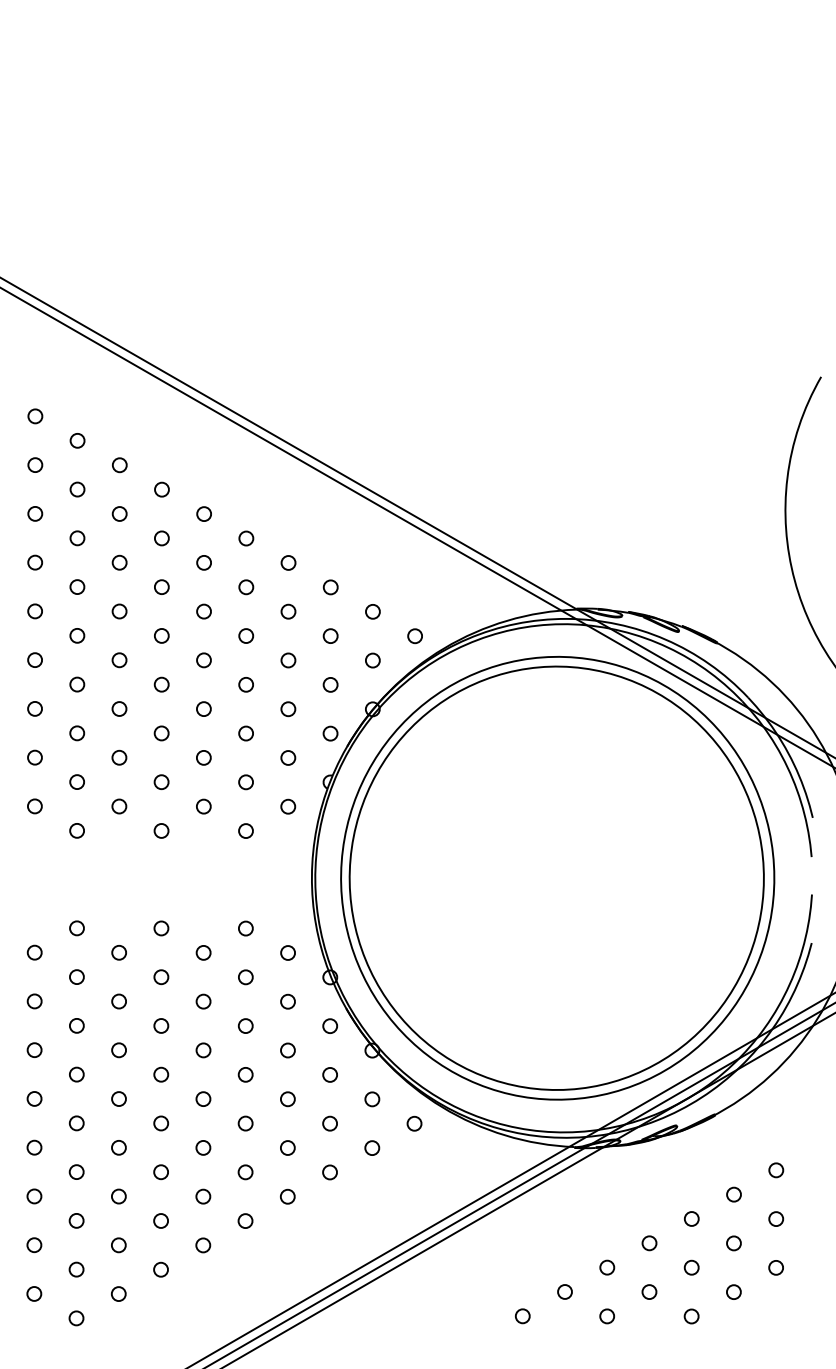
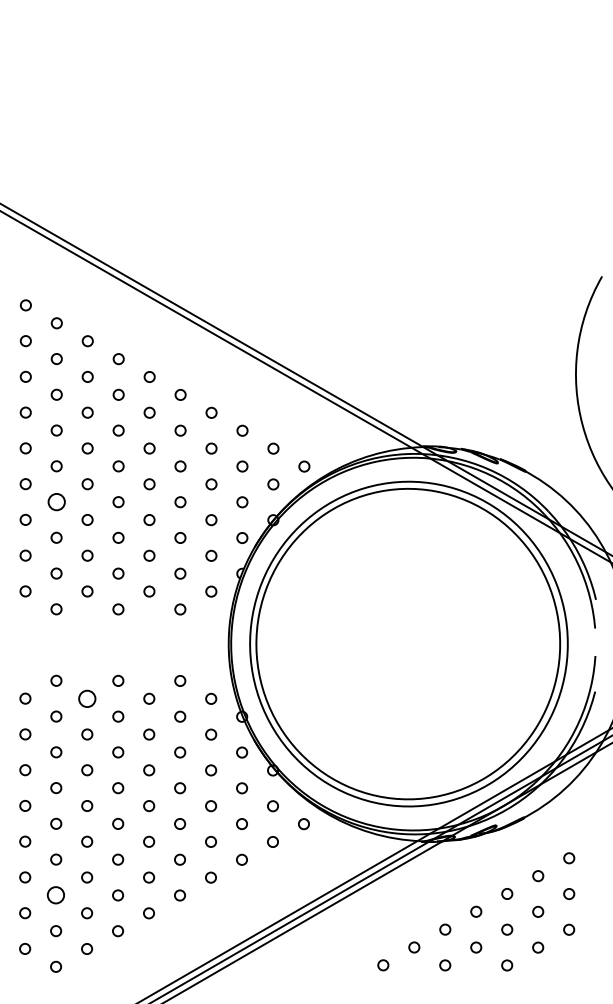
circle: (77, 683) -> (56, 501), size x1.6
circle: (119, 952) -> (87, 698), size x1.6
circle: (77, 1221) -> (56, 895), size x1.6

